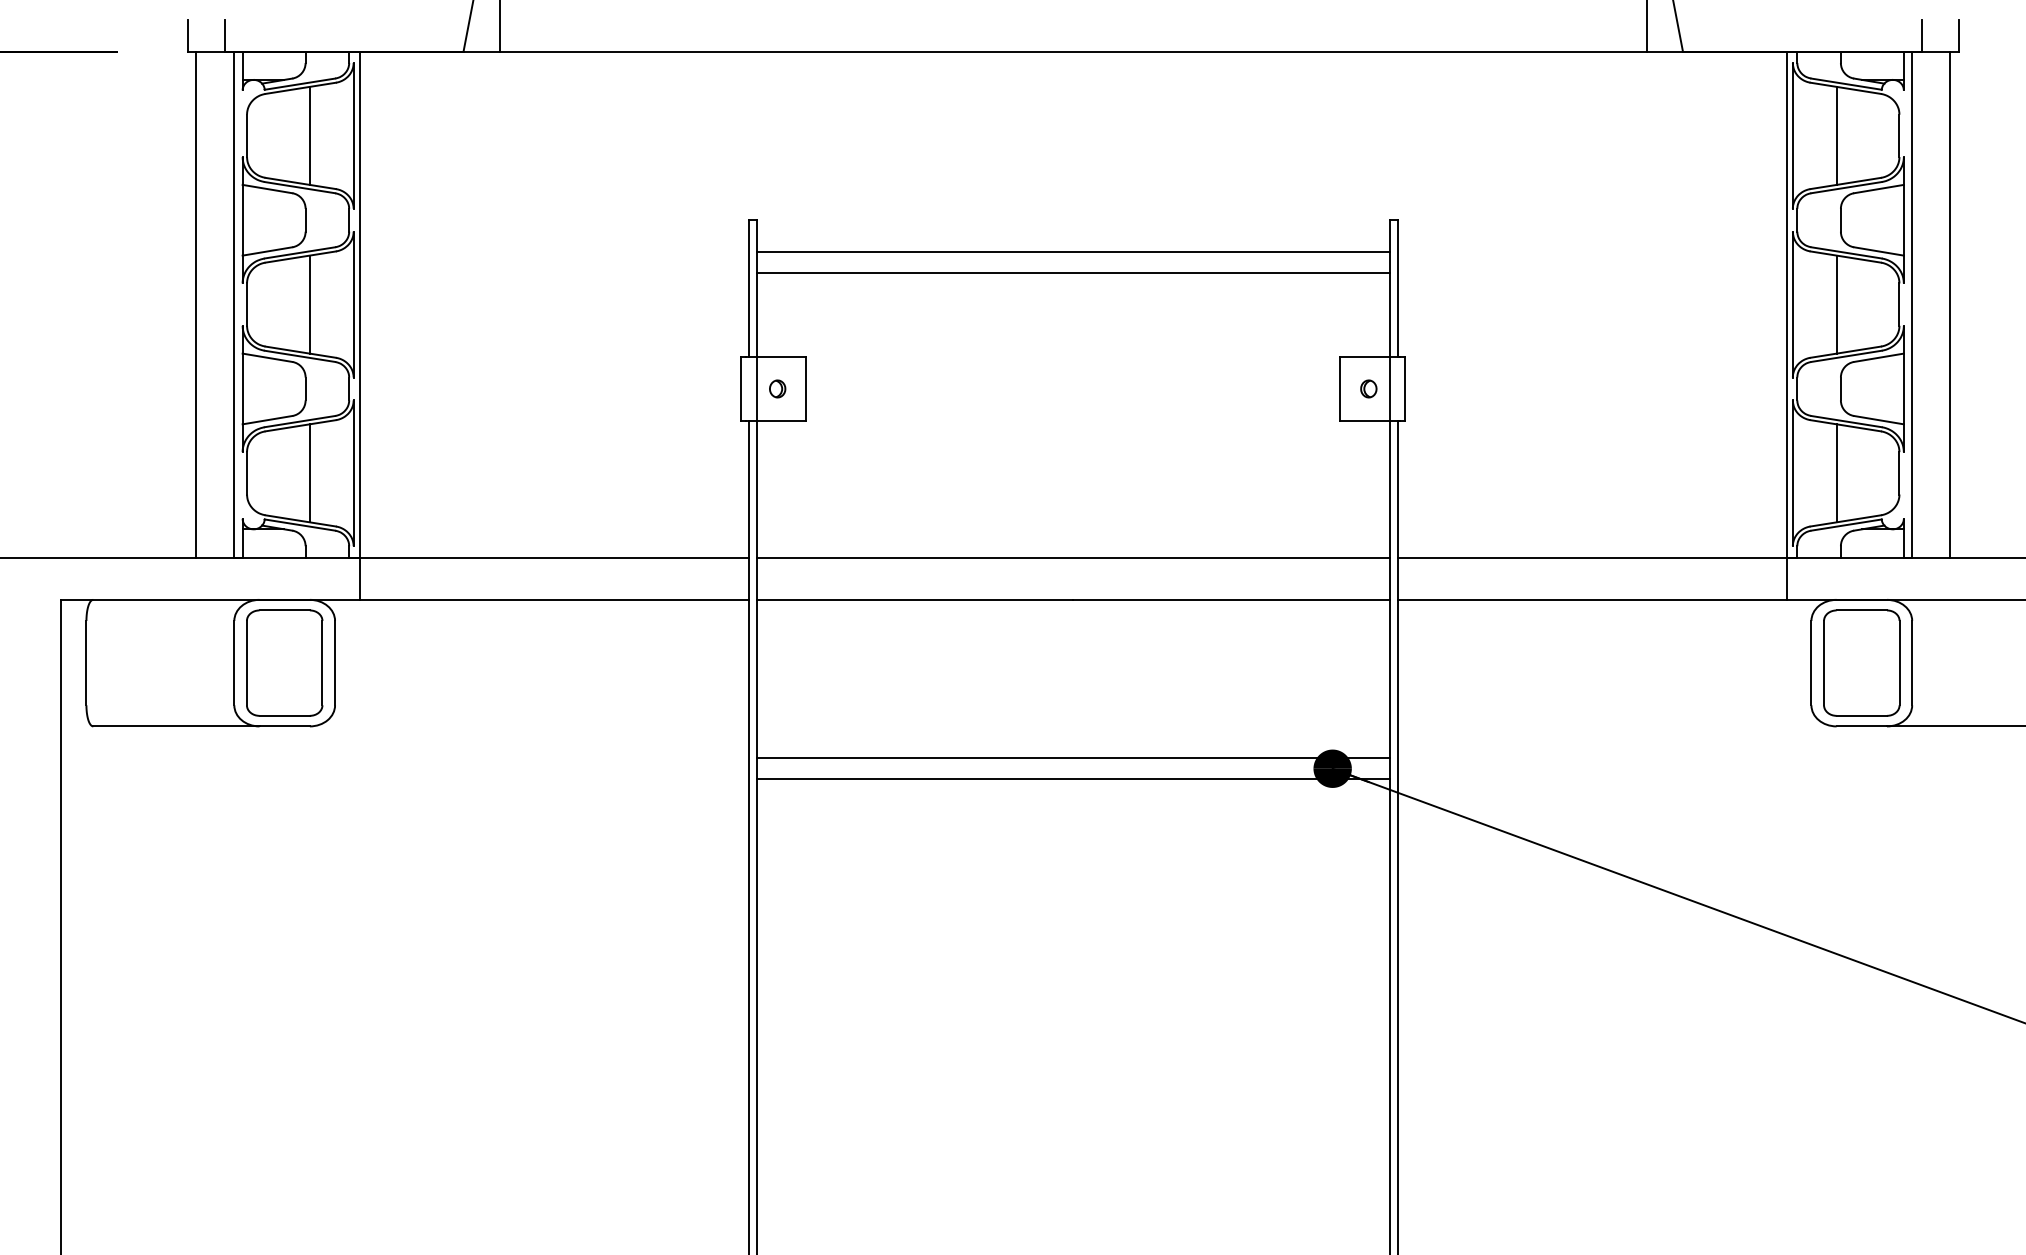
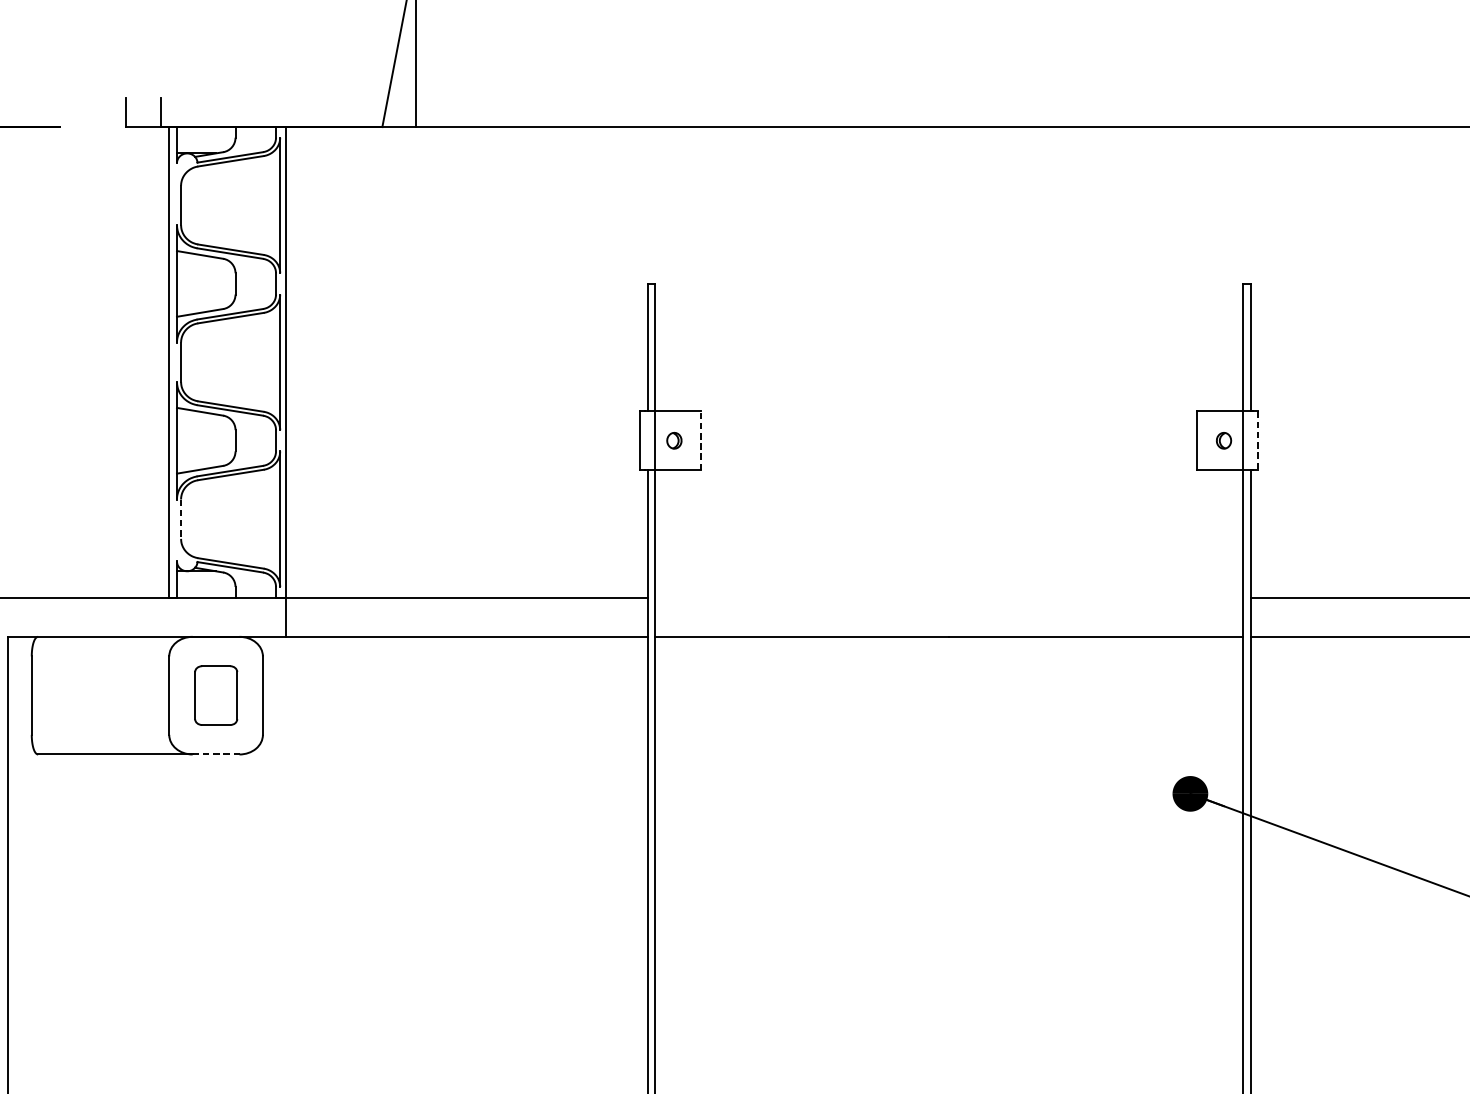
line: (309, 135) -> (239, 205), removed
line: (1072, 251) -> (948, 312), removed
line: (1072, 273) -> (948, 333), removed
line: (196, 304) -> (134, 362), removed
line: (309, 304) -> (239, 362), removed
line: (806, 388) -> (701, 440), solid -> dashed
line: (1405, 388) -> (1258, 440), solid -> dashed
line: (247, 473) -> (181, 519), solid -> dashed
line: (309, 473) -> (239, 519), removed
line: (1072, 557) -> (948, 597), removed
part: (284, 662) -> (215, 695), size x0.6
line: (285, 726) -> (216, 754), solid -> dashed
line: (1072, 758) -> (948, 784), removed
line: (1072, 779) -> (948, 803), removed

